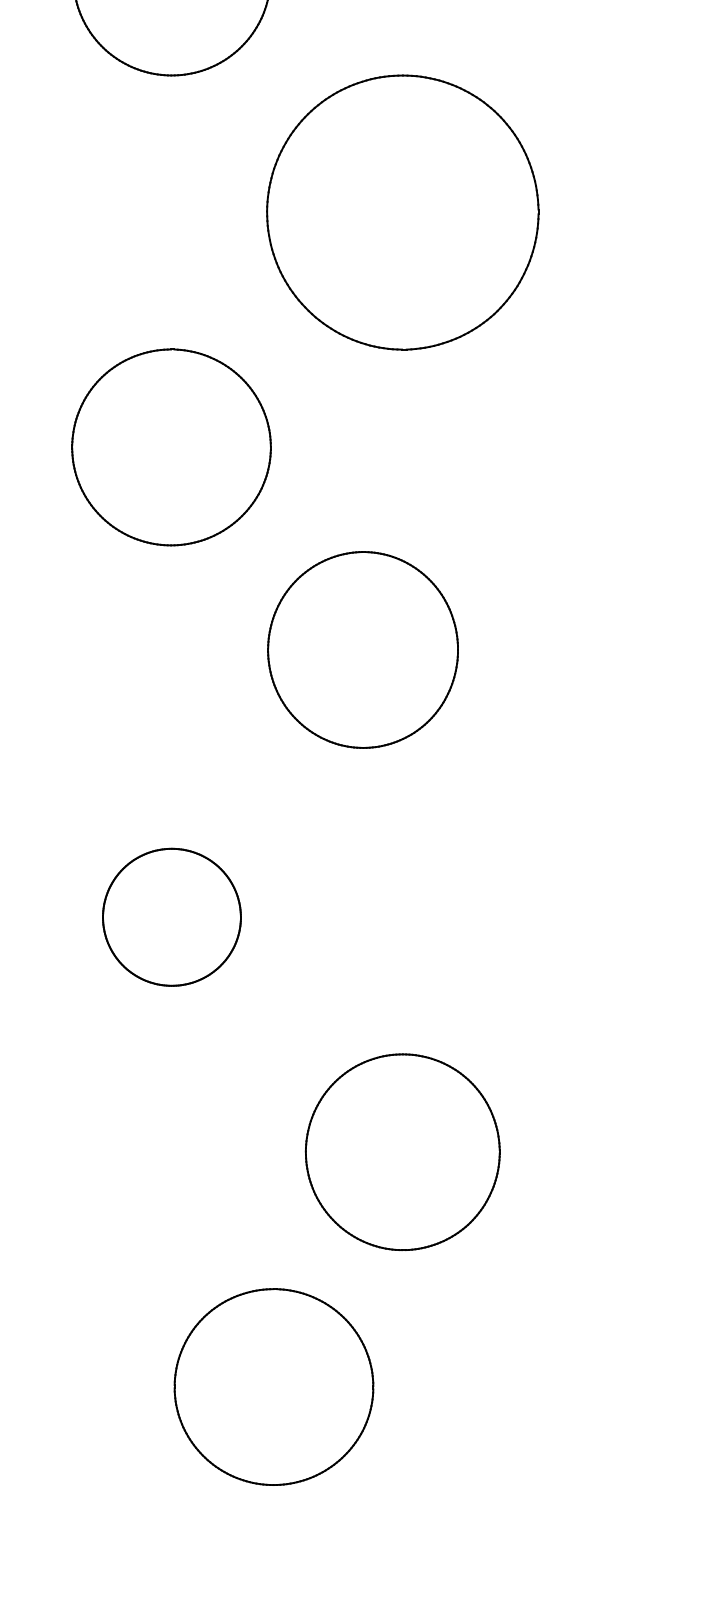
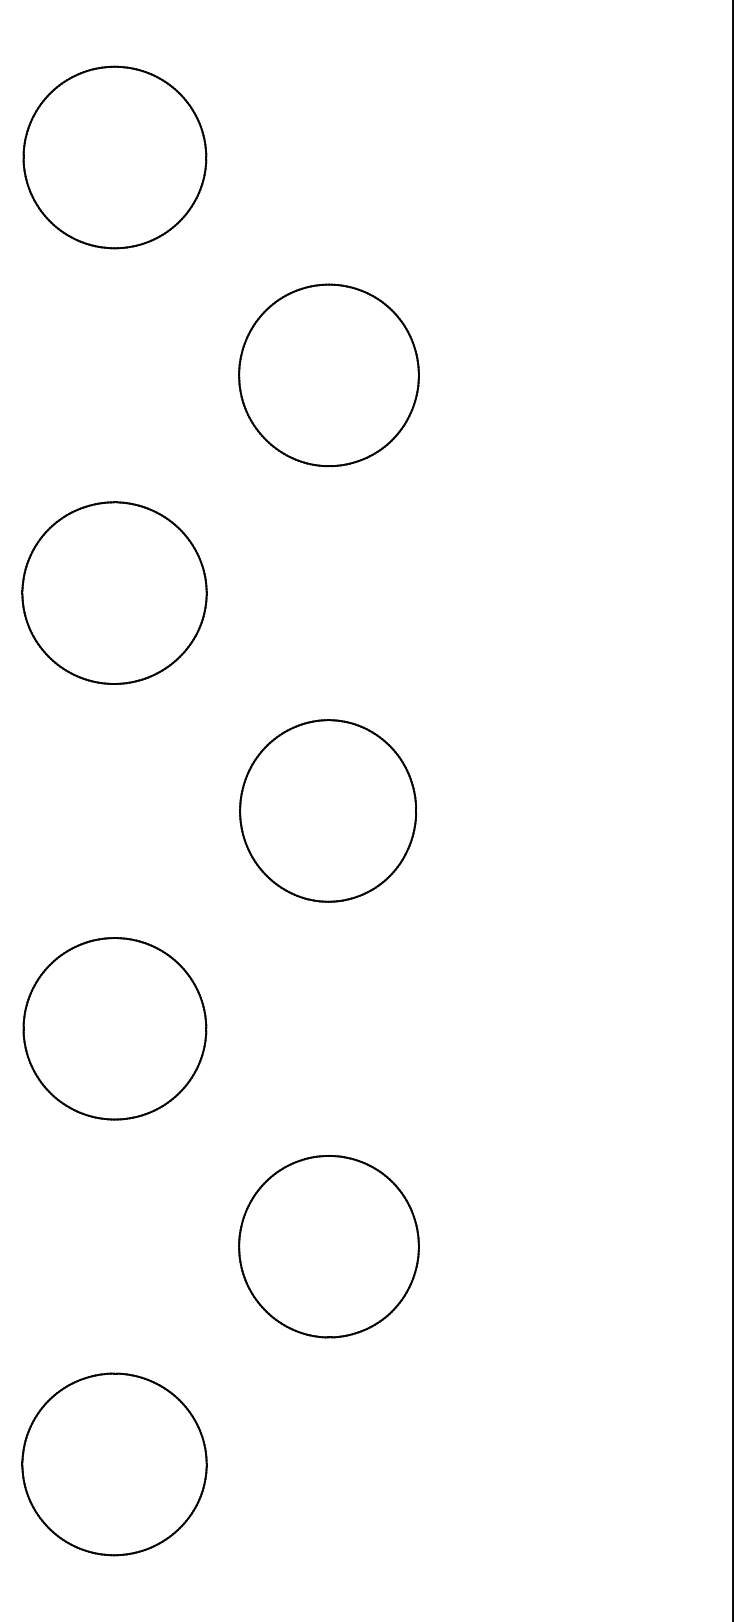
part: (402, 212) -> (328, 375), size x0.71
part: (363, 649) -> (328, 810), moved
part: (171, 916) -> (114, 1028), size x1.43
part: (273, 1387) -> (114, 1464), moved

